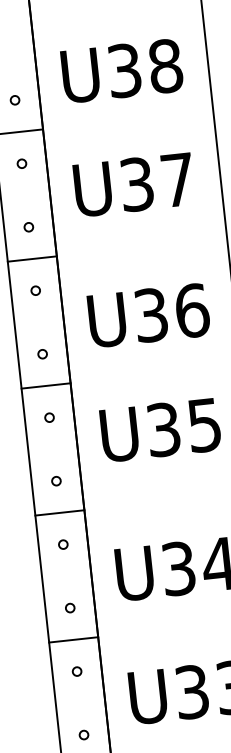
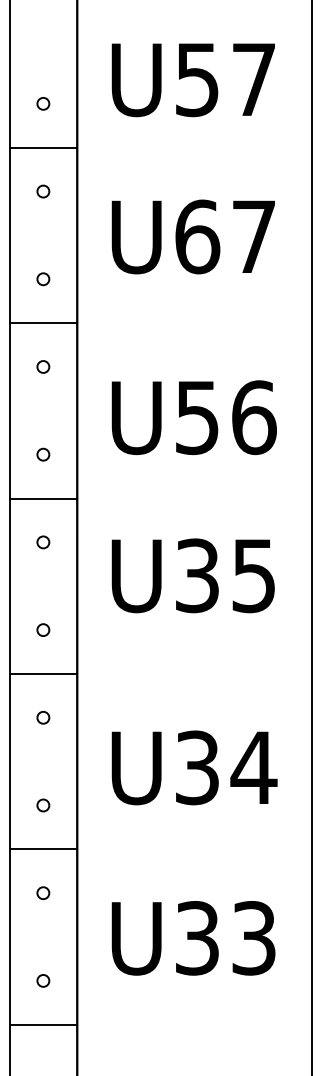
text: (145, 68) -> (226, 79), U38 -> U57
text: (137, 184) -> (197, 236), U37 -> U67
text: (151, 315) -> (197, 417), U36 -> U56

